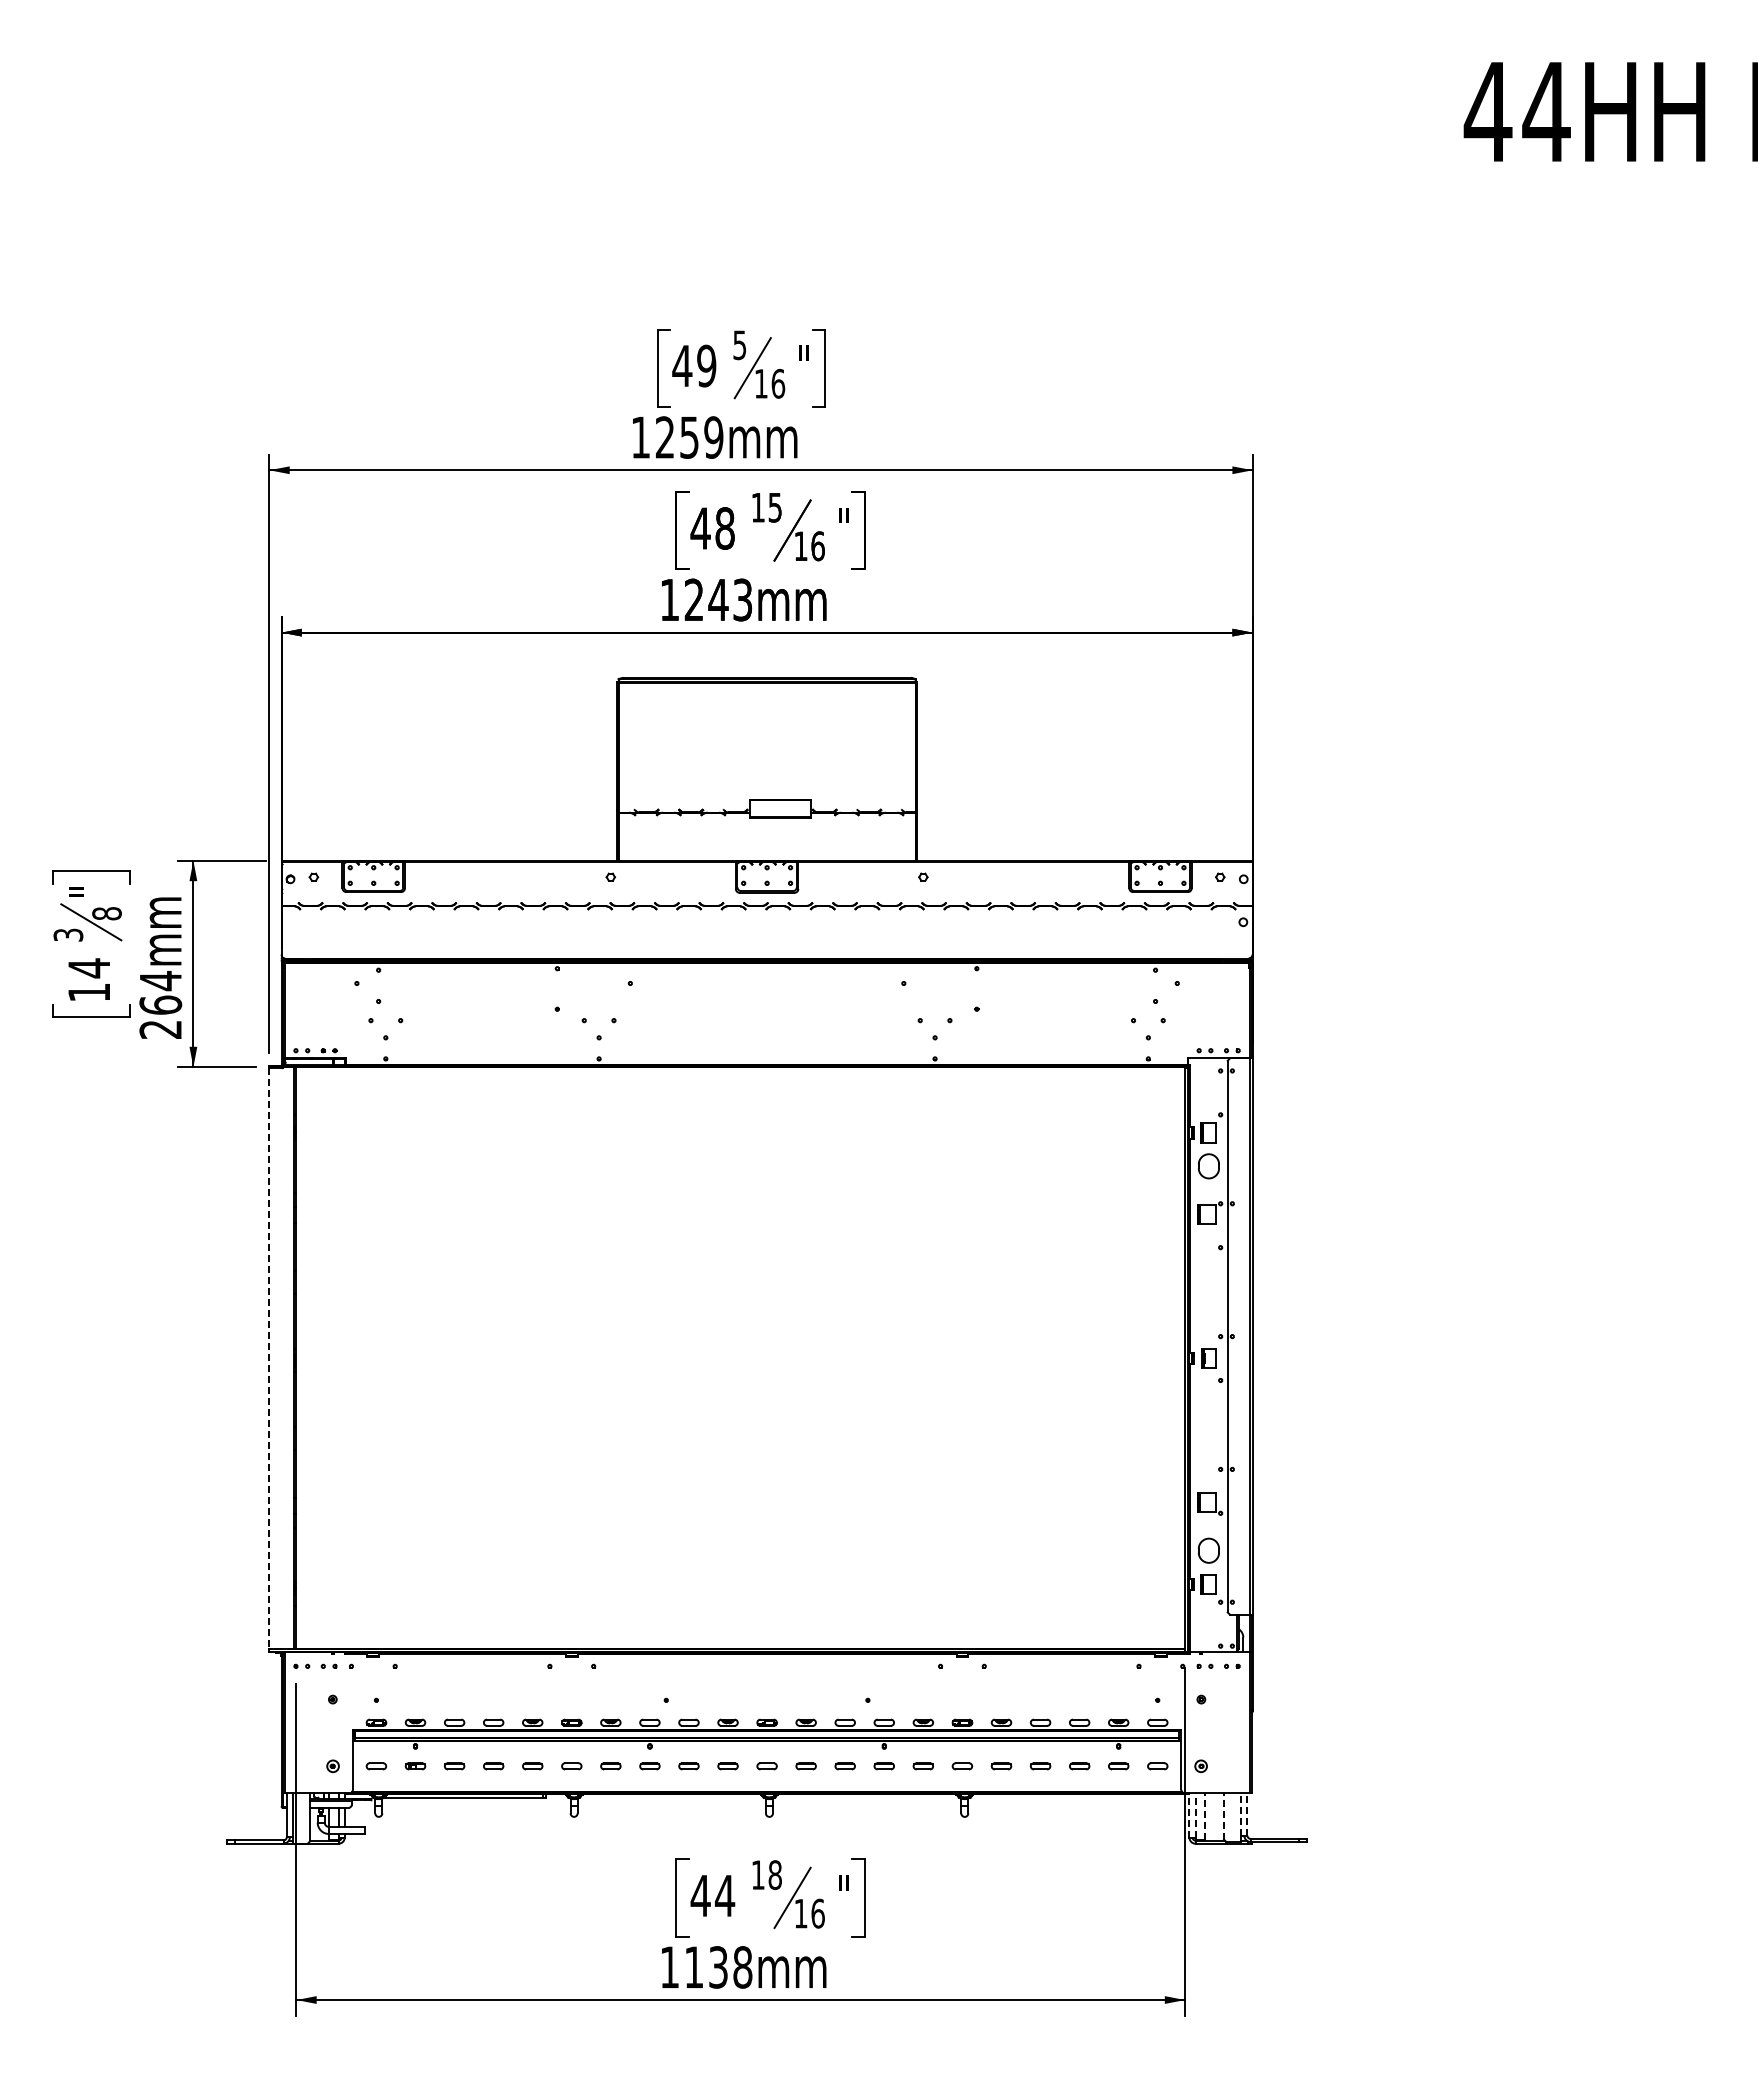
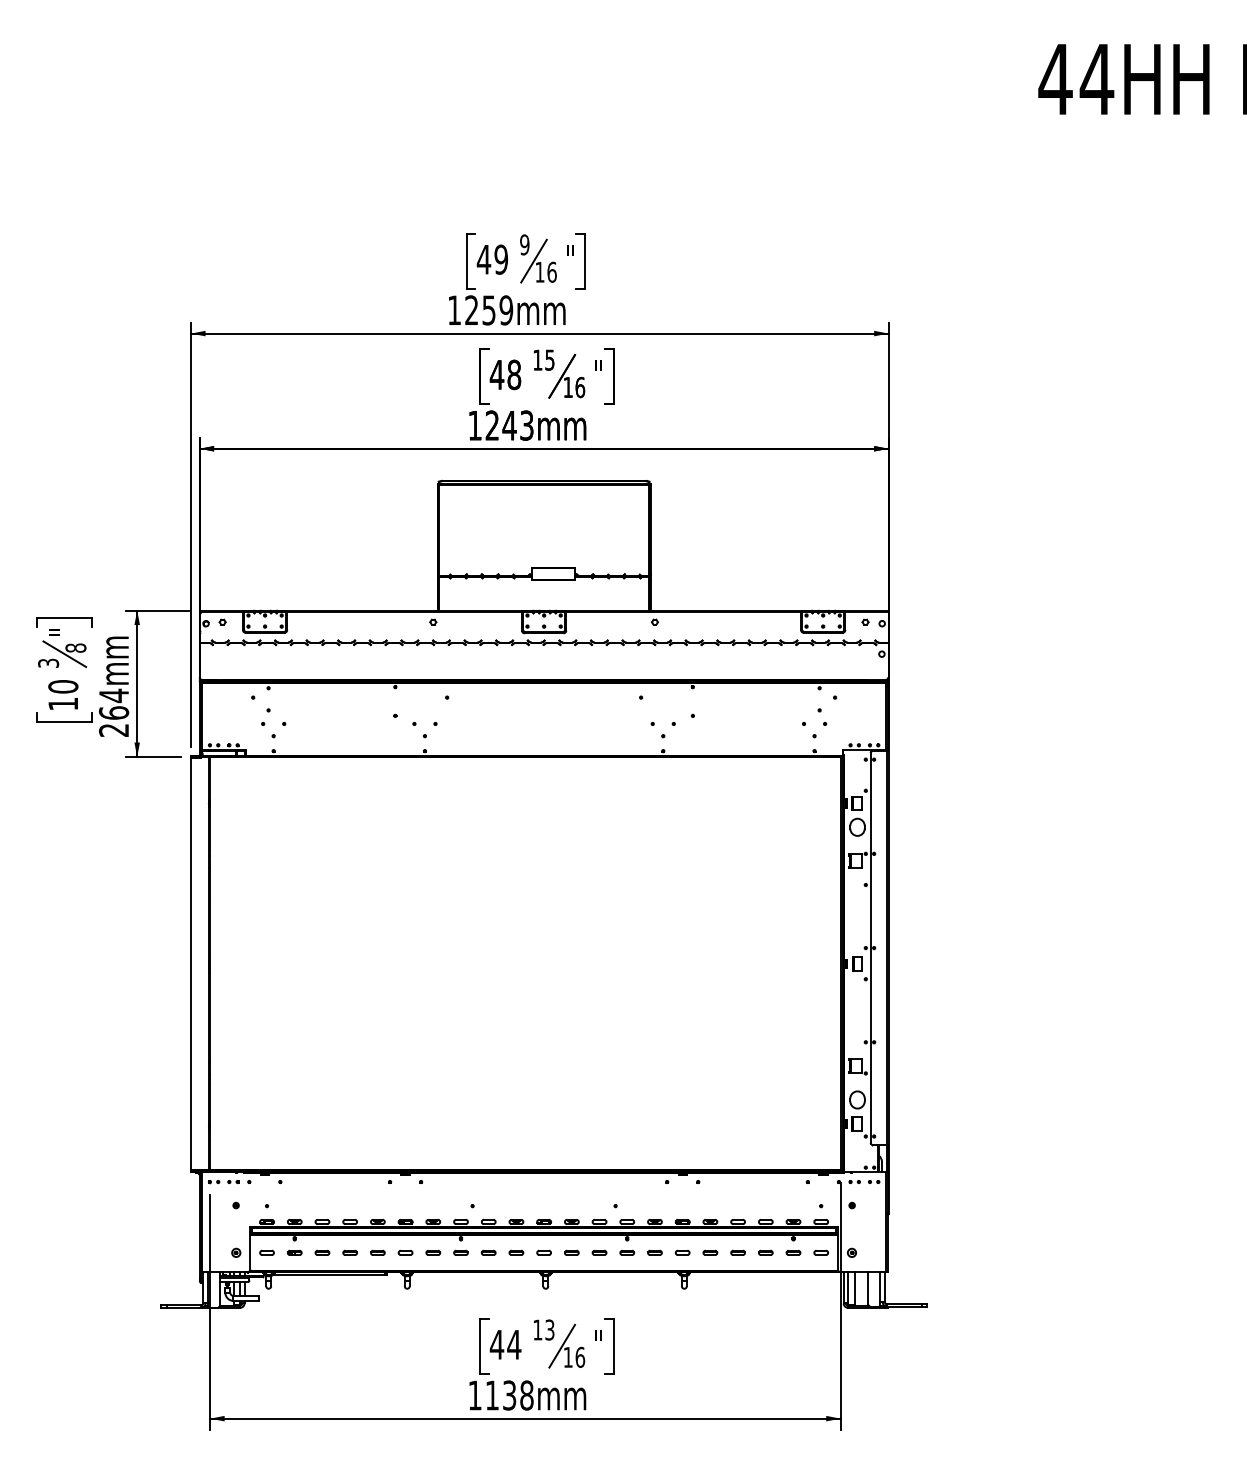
text: (739, 344) -> (524, 244), 5 -> 9
text: (88, 968) -> (62, 686), 14 -> 10
line: (269, 1359) -> (191, 964), dashed -> solid
line: (1189, 1814) -> (843, 1287), dashed -> solid
line: (1195, 1814) -> (847, 1287), dashed -> solid
line: (1241, 1814) -> (880, 1287), dashed -> solid
line: (1247, 1814) -> (884, 1287), dashed -> solid
line: (1205, 1816) -> (855, 1288), dashed -> solid
line: (1224, 1816) -> (868, 1288), dashed -> solid
text: (774, 1875) -> (549, 1330), 18 -> 13

